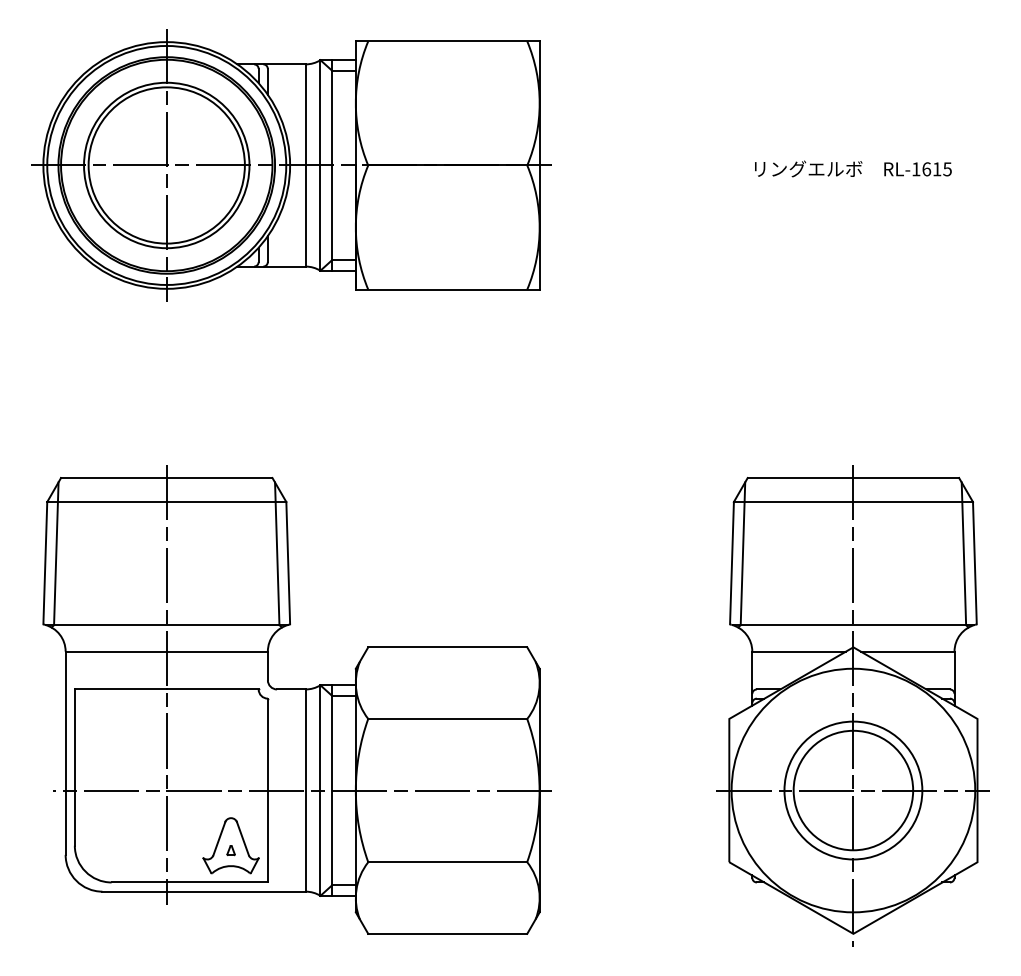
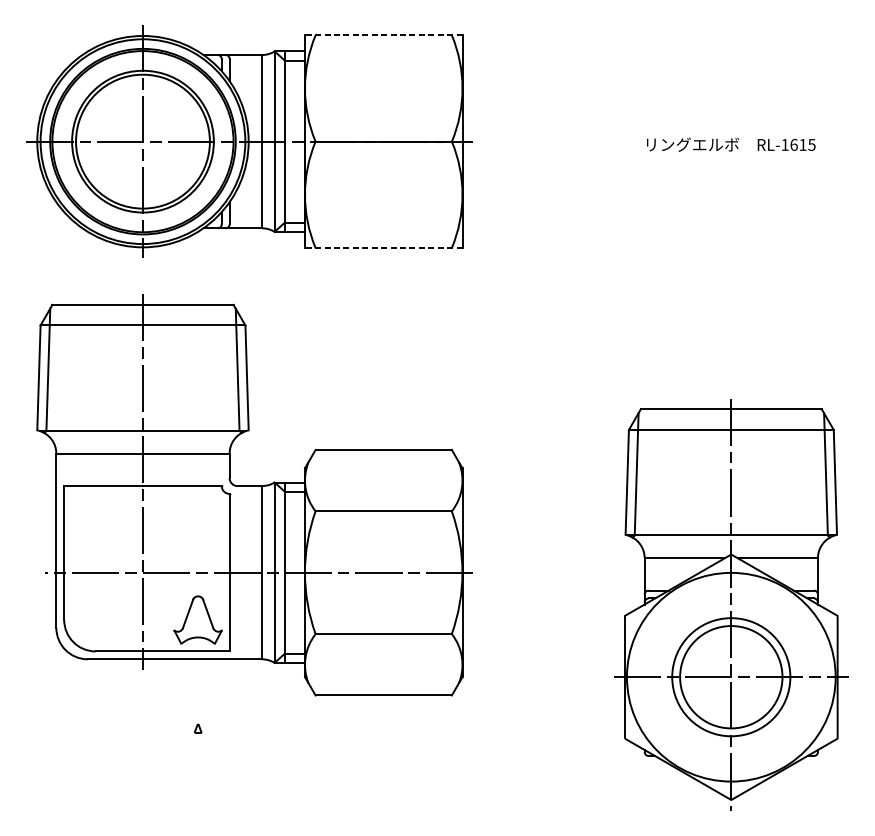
line: (447, 41) -> (383, 35), solid -> dashed
line: (447, 289) -> (383, 247), solid -> dashed
part: (296, 699) -> (254, 494), moved

